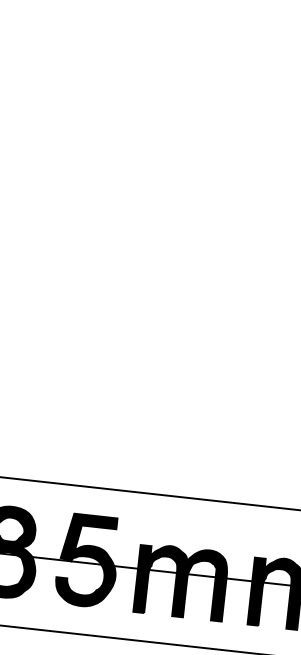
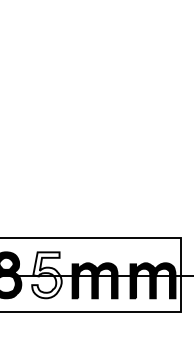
fill: (86, 561) -> (46, 275), removed

